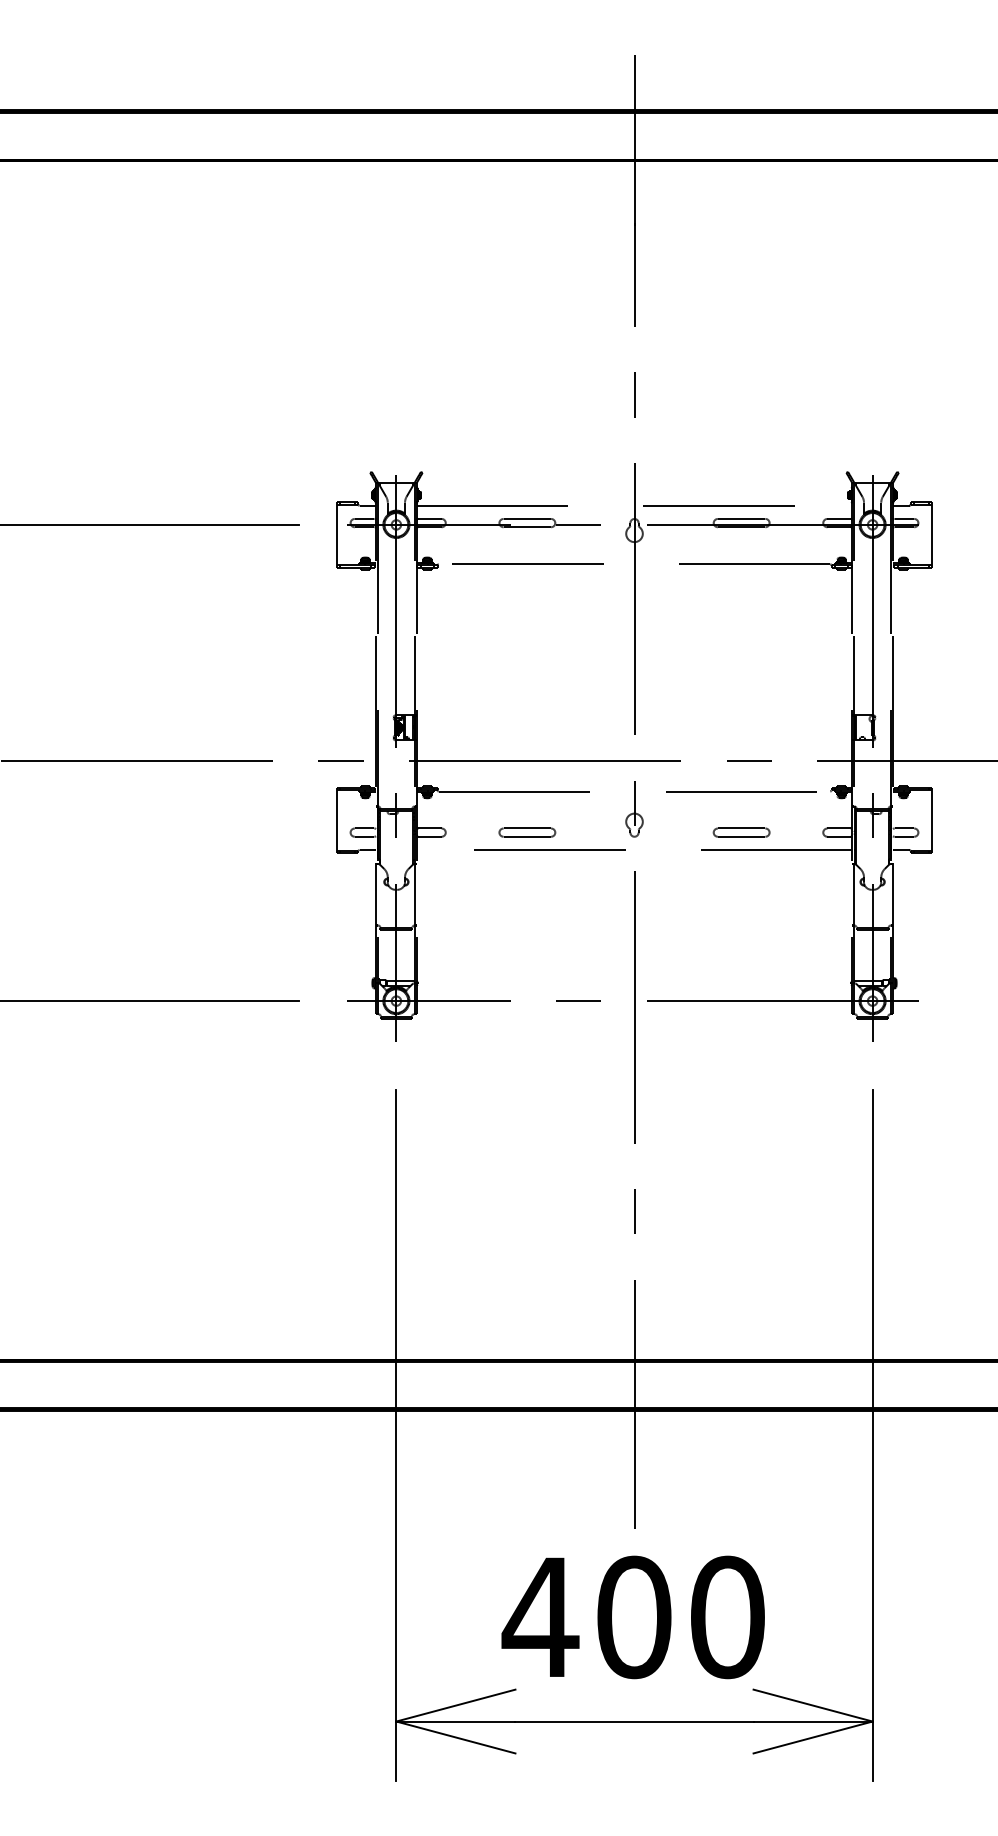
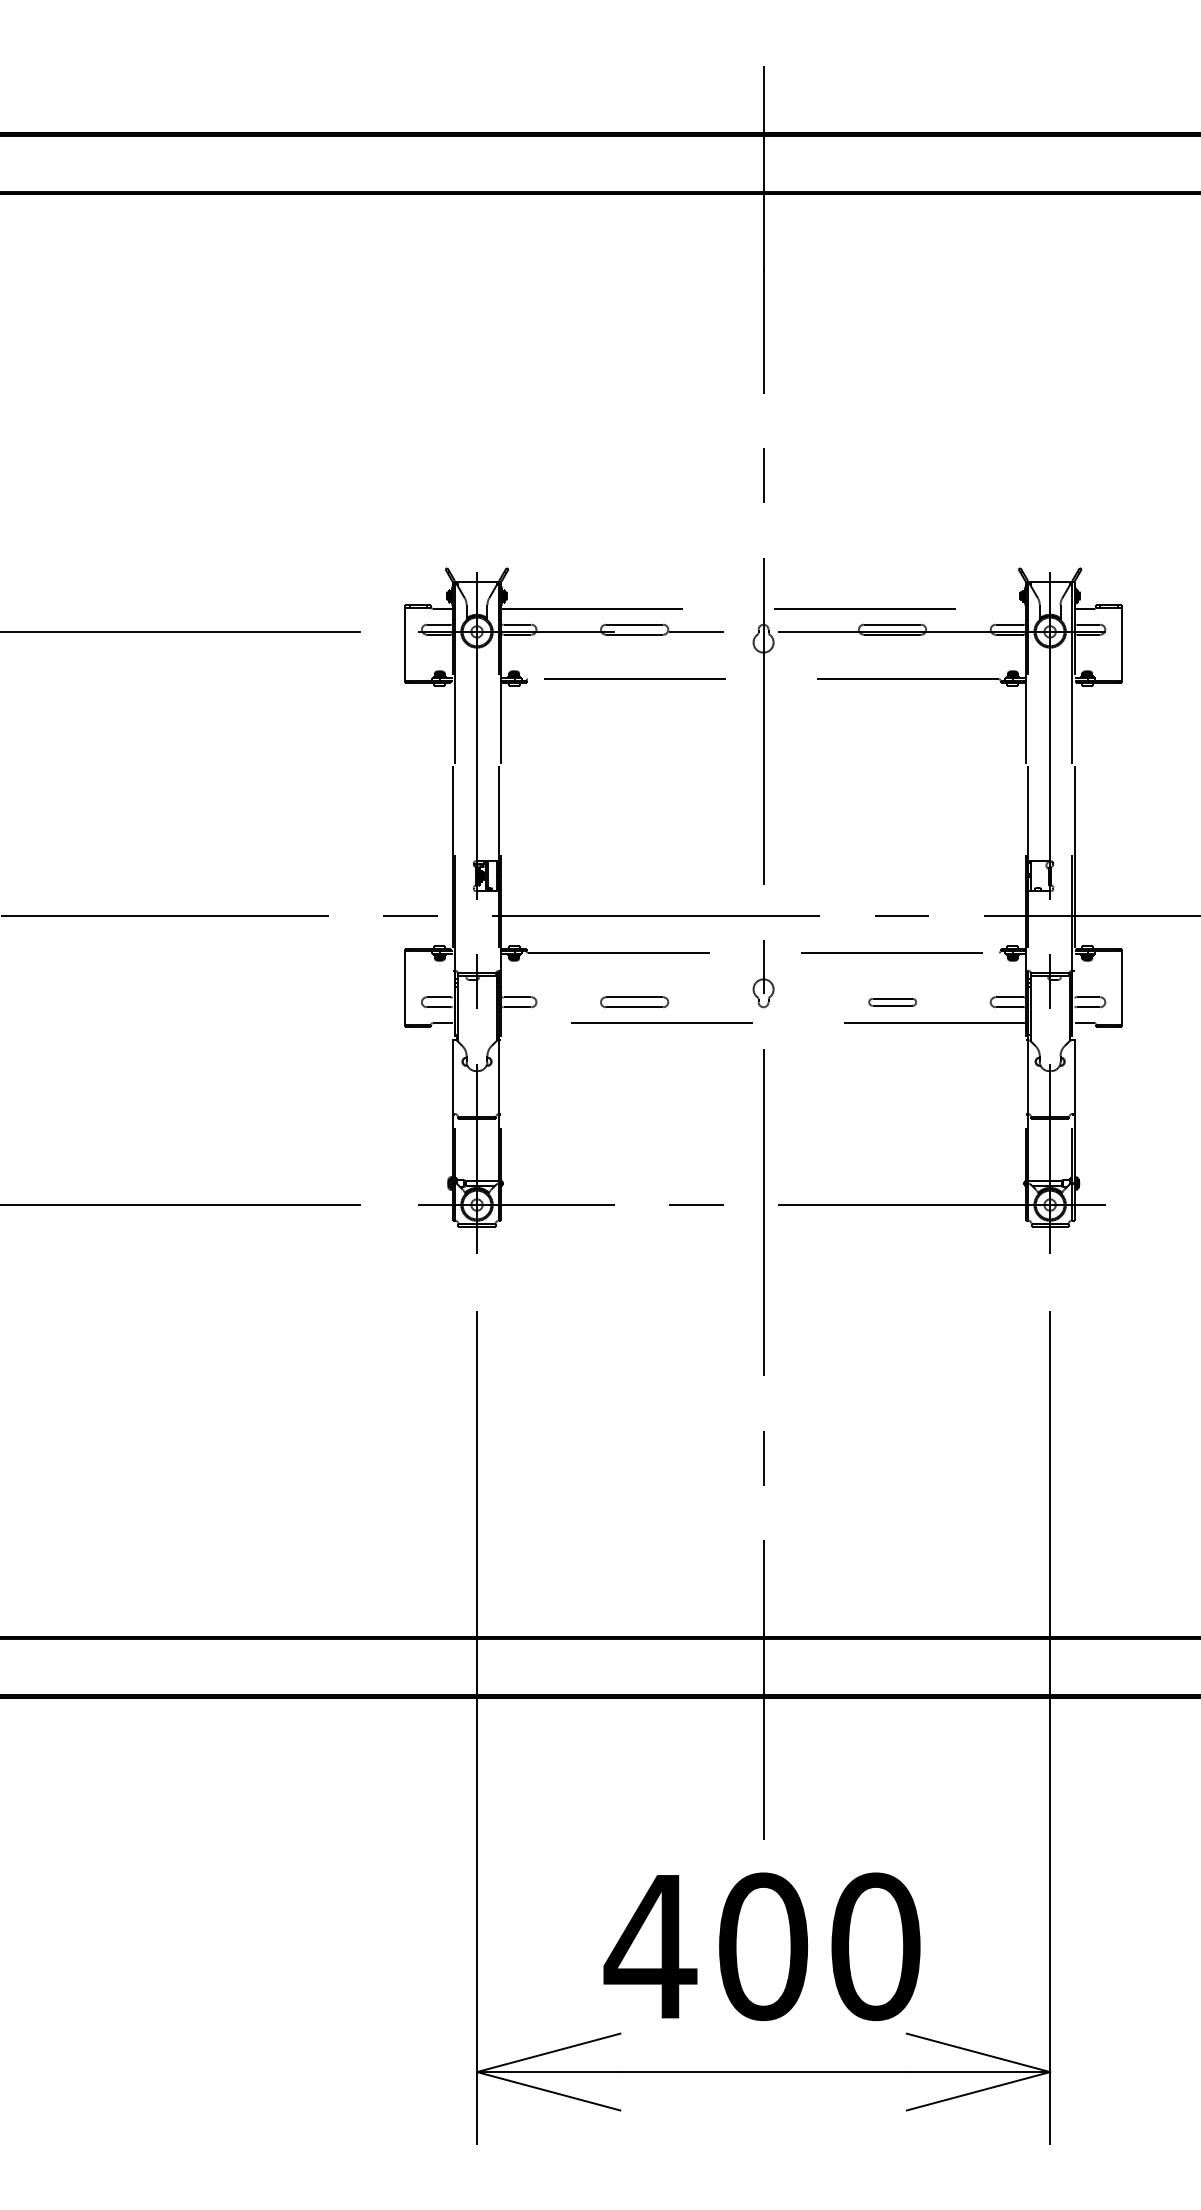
part: (741, 832) -> (892, 1002), size x0.7

